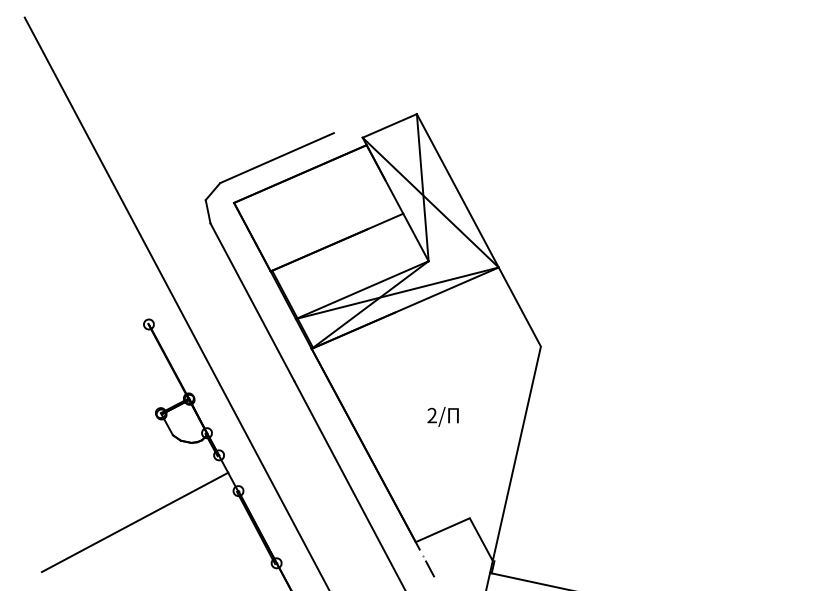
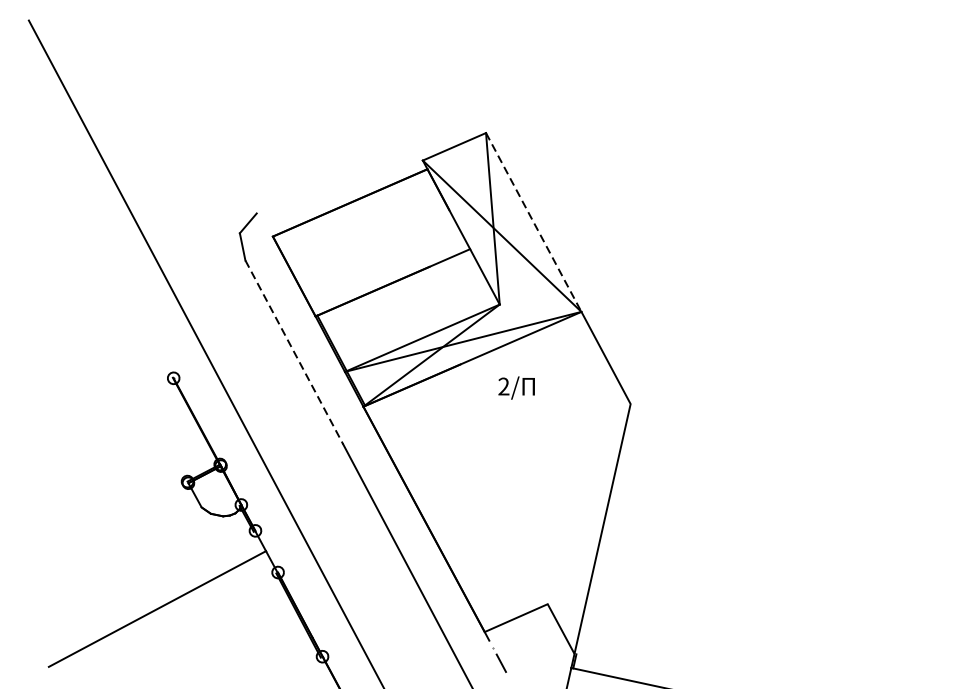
line: (276, 158) -> (322, 184), removed
line: (457, 190) -> (533, 222), solid -> dashed
line: (252, 302) -> (294, 352), solid -> dashed
text: (442, 416) -> (515, 387), moved

